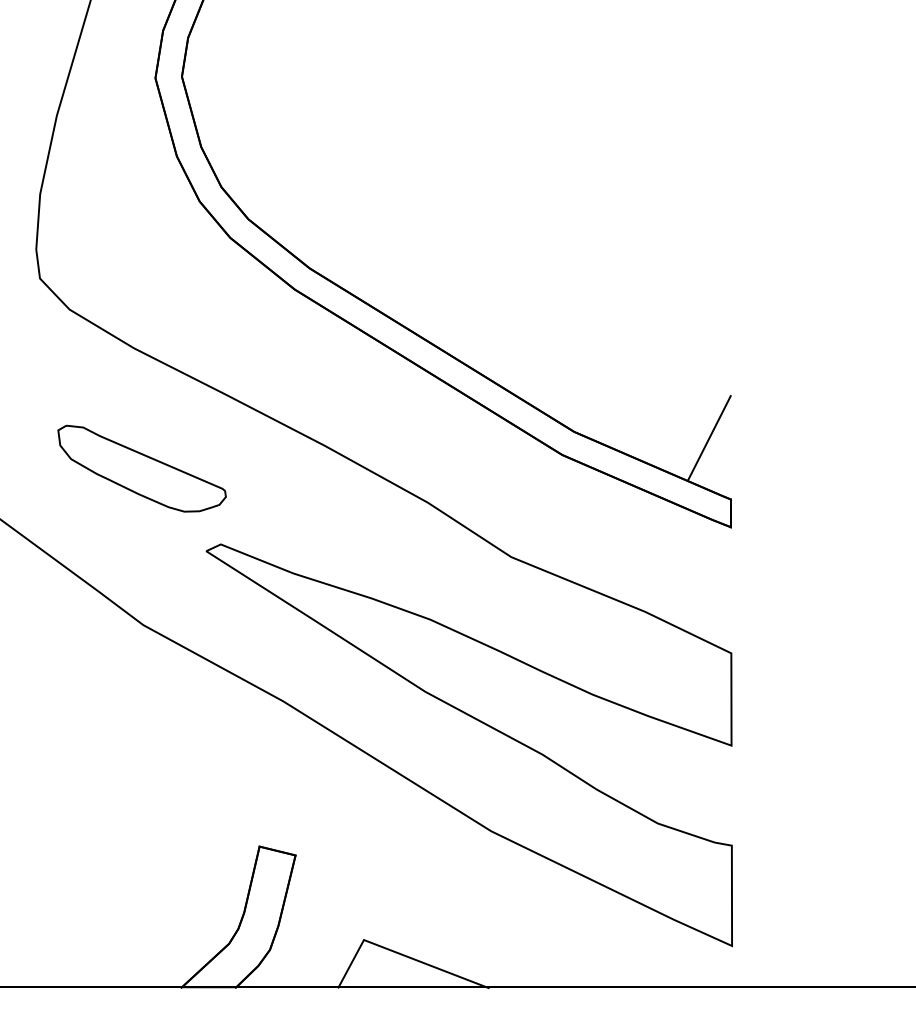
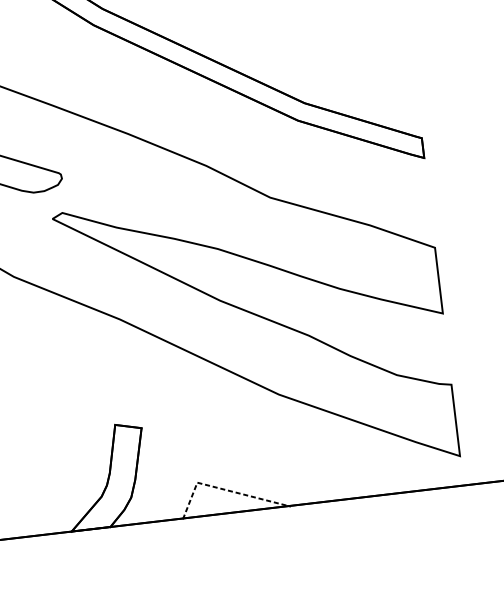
line: (708, 438) -> (400, 96), removed
line: (401, 954) -> (225, 489), solid -> dashed

